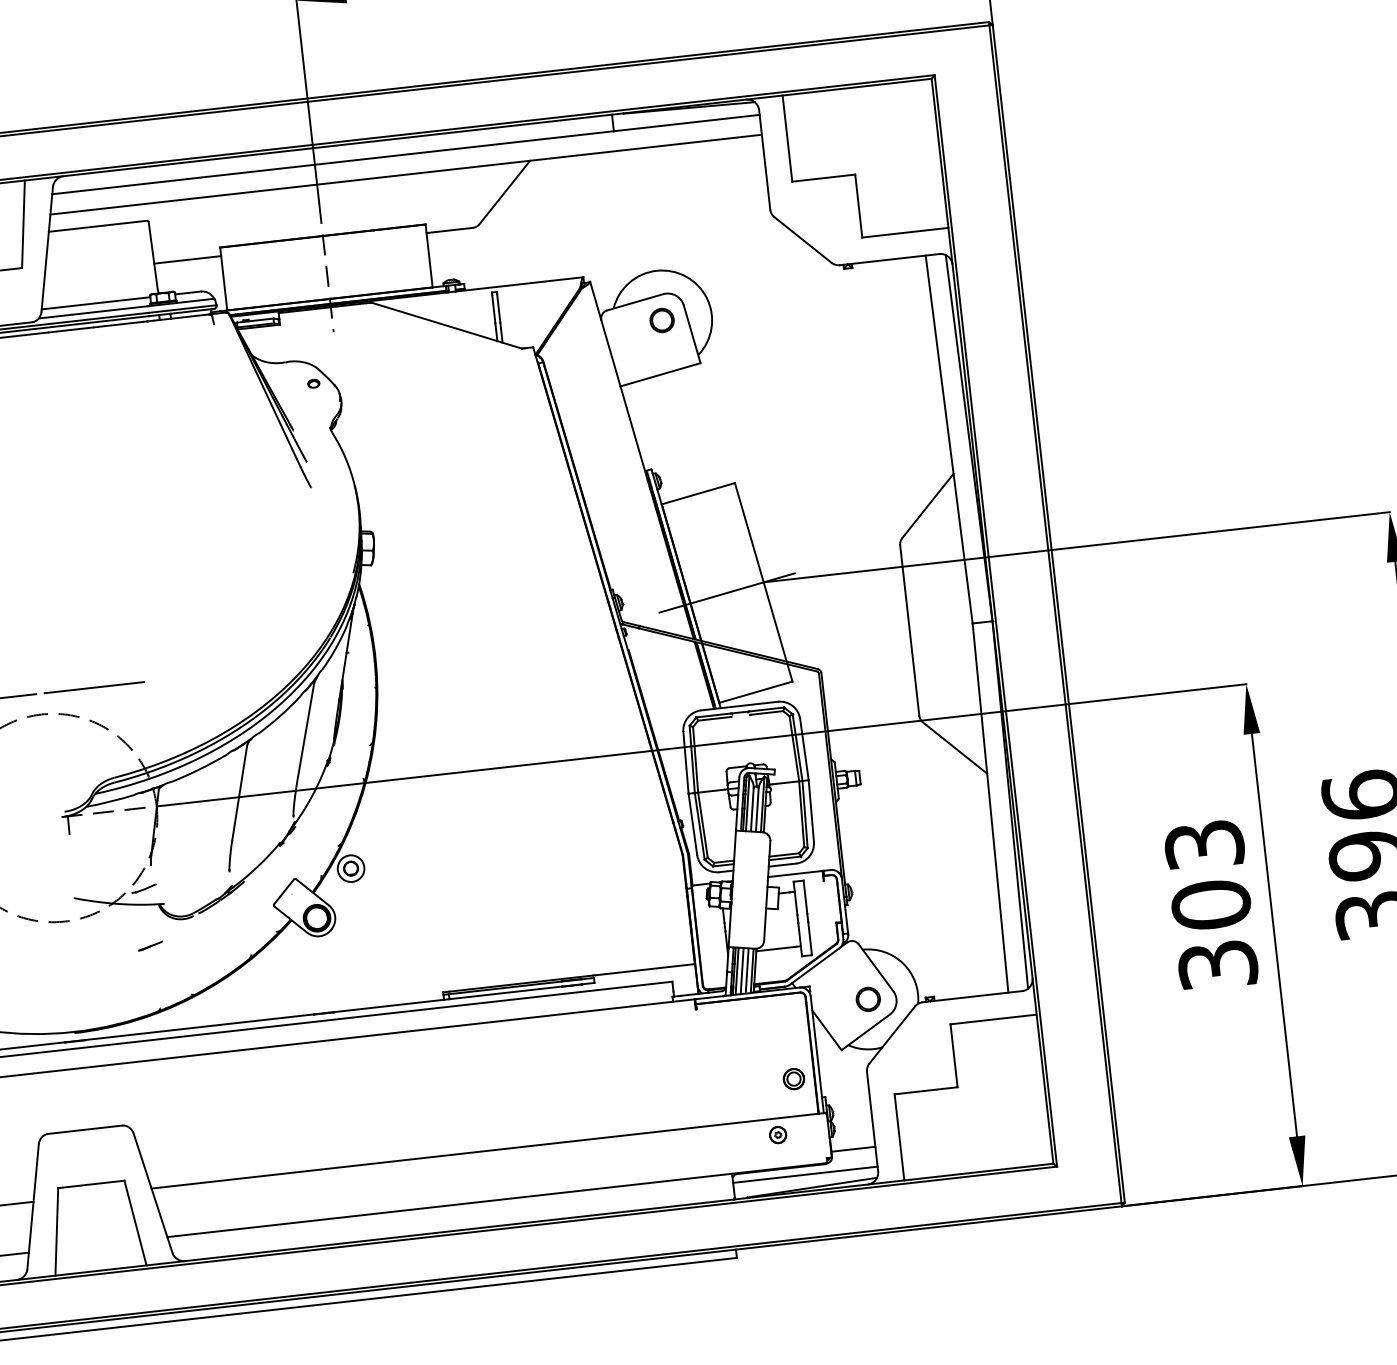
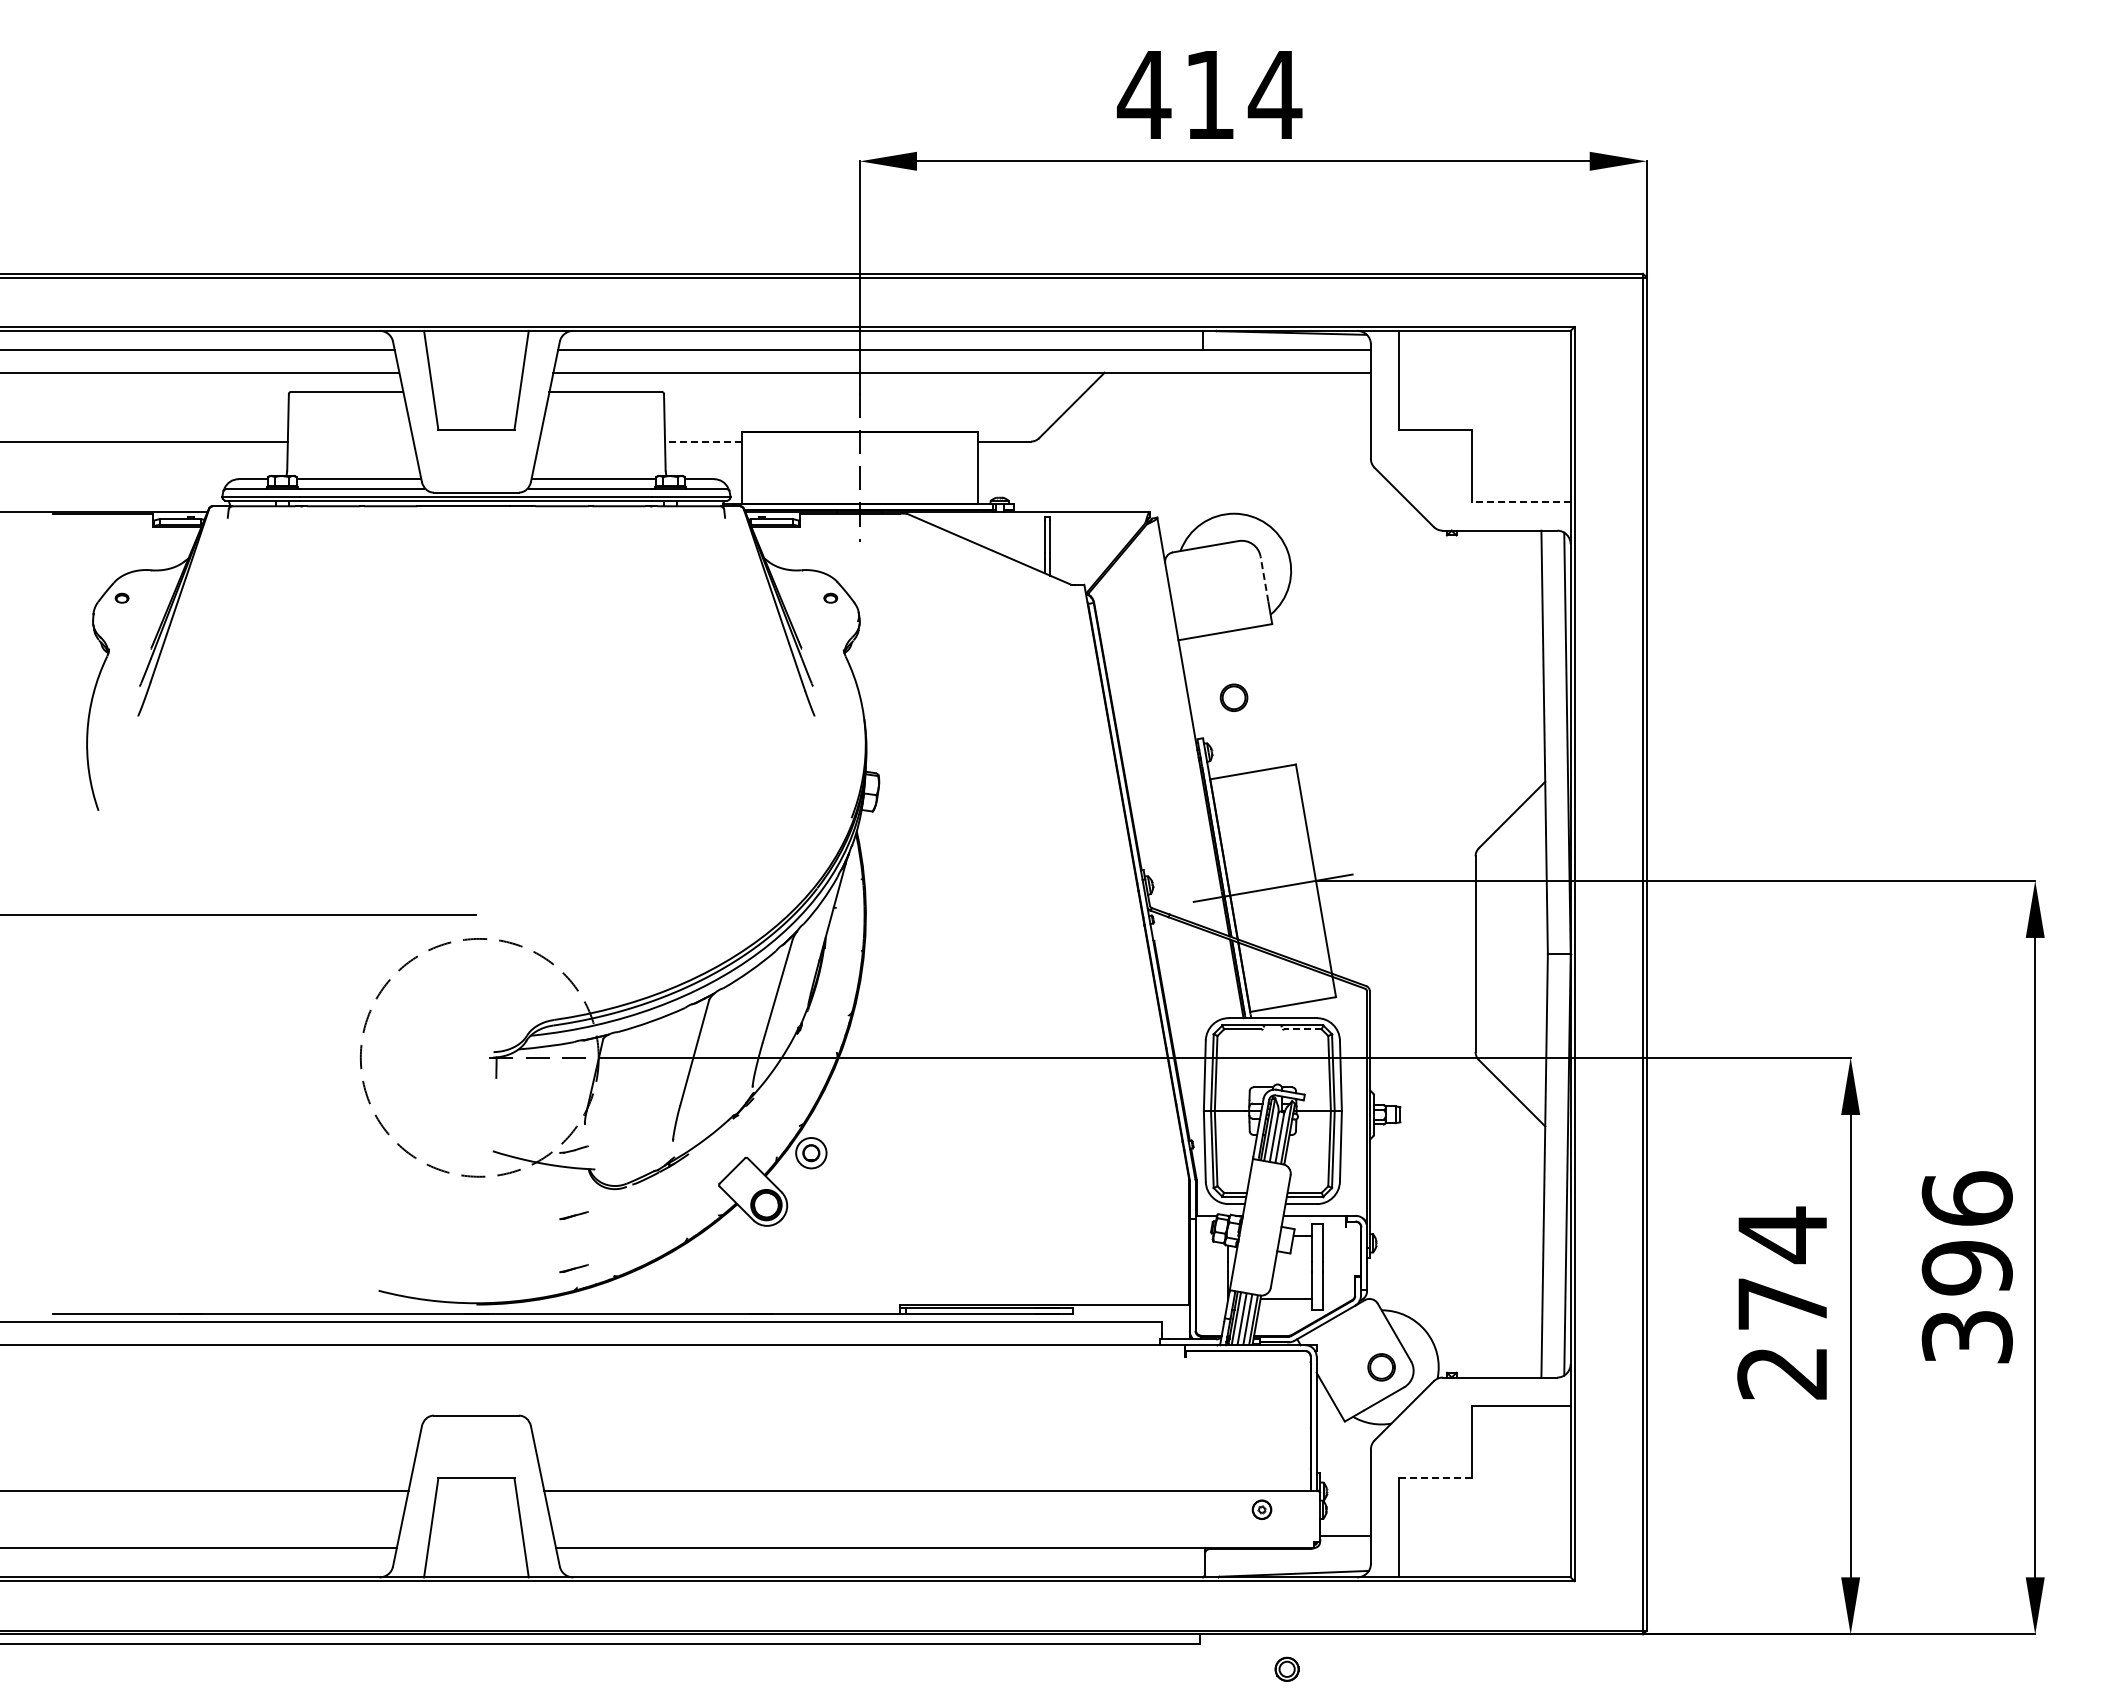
line: (904, 233) -> (1520, 502), solid -> dashed
line: (186, 259) -> (702, 441), solid -> dashed
part: (661, 320) -> (1233, 697), moved
line: (689, 325) -> (1264, 579), solid -> dashed
line: (93, 687) -> (542, 914), removed
line: (767, 712) -> (1303, 1029), solid -> dashed
text: (1210, 903) -> (1782, 1302), 303 -> 274
line: (155, 992) -> (573, 1268), added
part: (793, 1078) -> (1286, 1668), moved
line: (926, 1090) -> (1435, 1478), solid -> dashed
line: (805, 1174) -> (1287, 1558), removed

